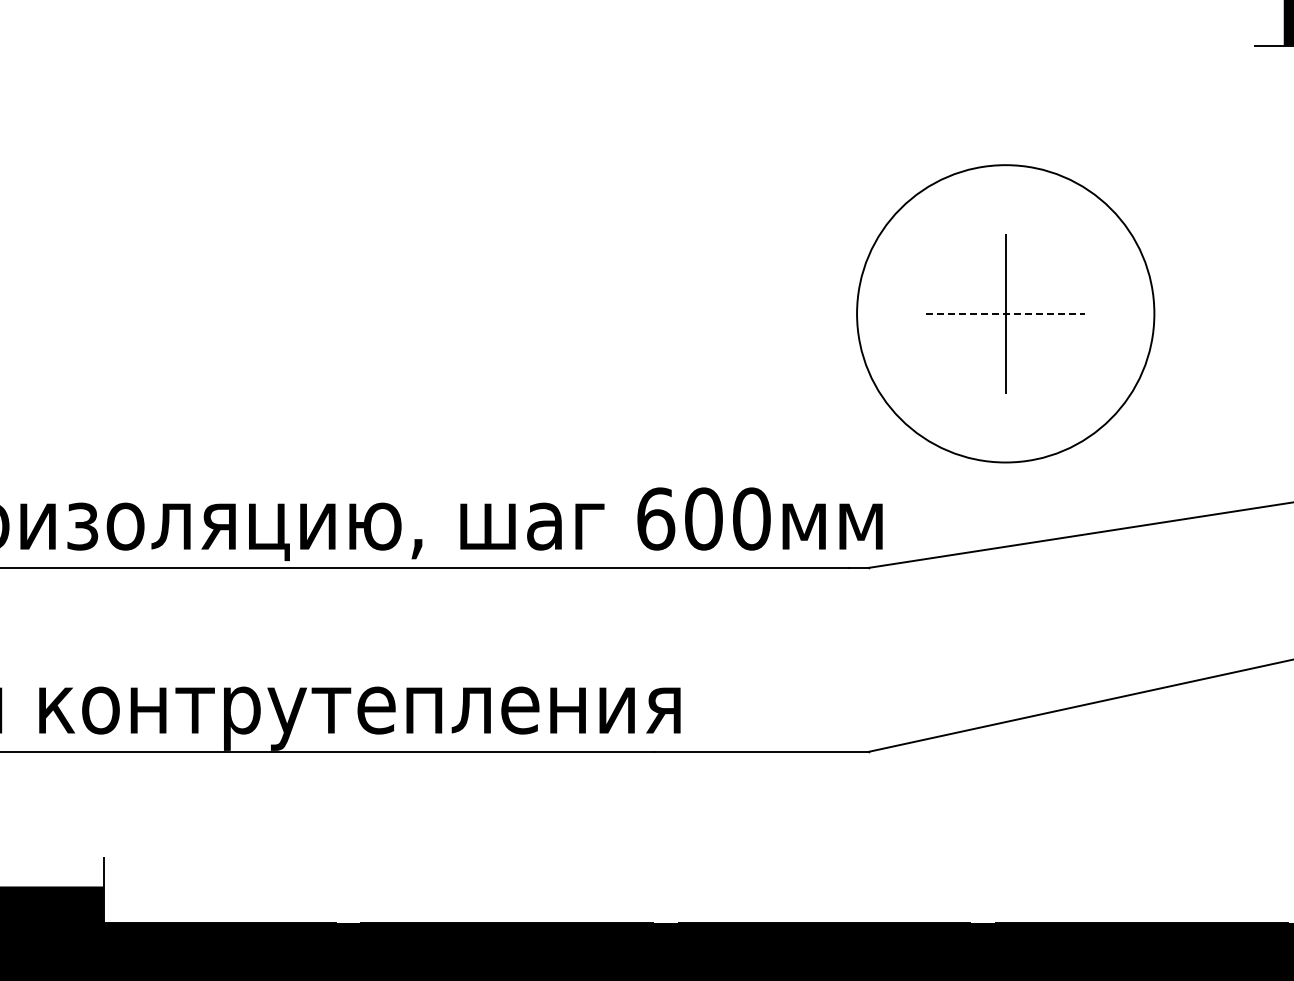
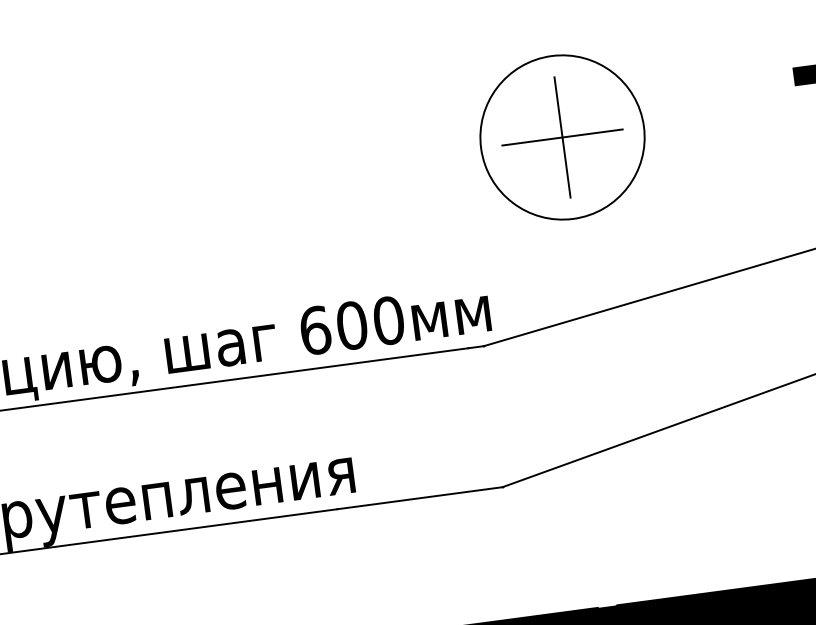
circle: (1005, 313) -> (562, 137), size x0.71
line: (1005, 313) -> (562, 137), dashed -> solid

